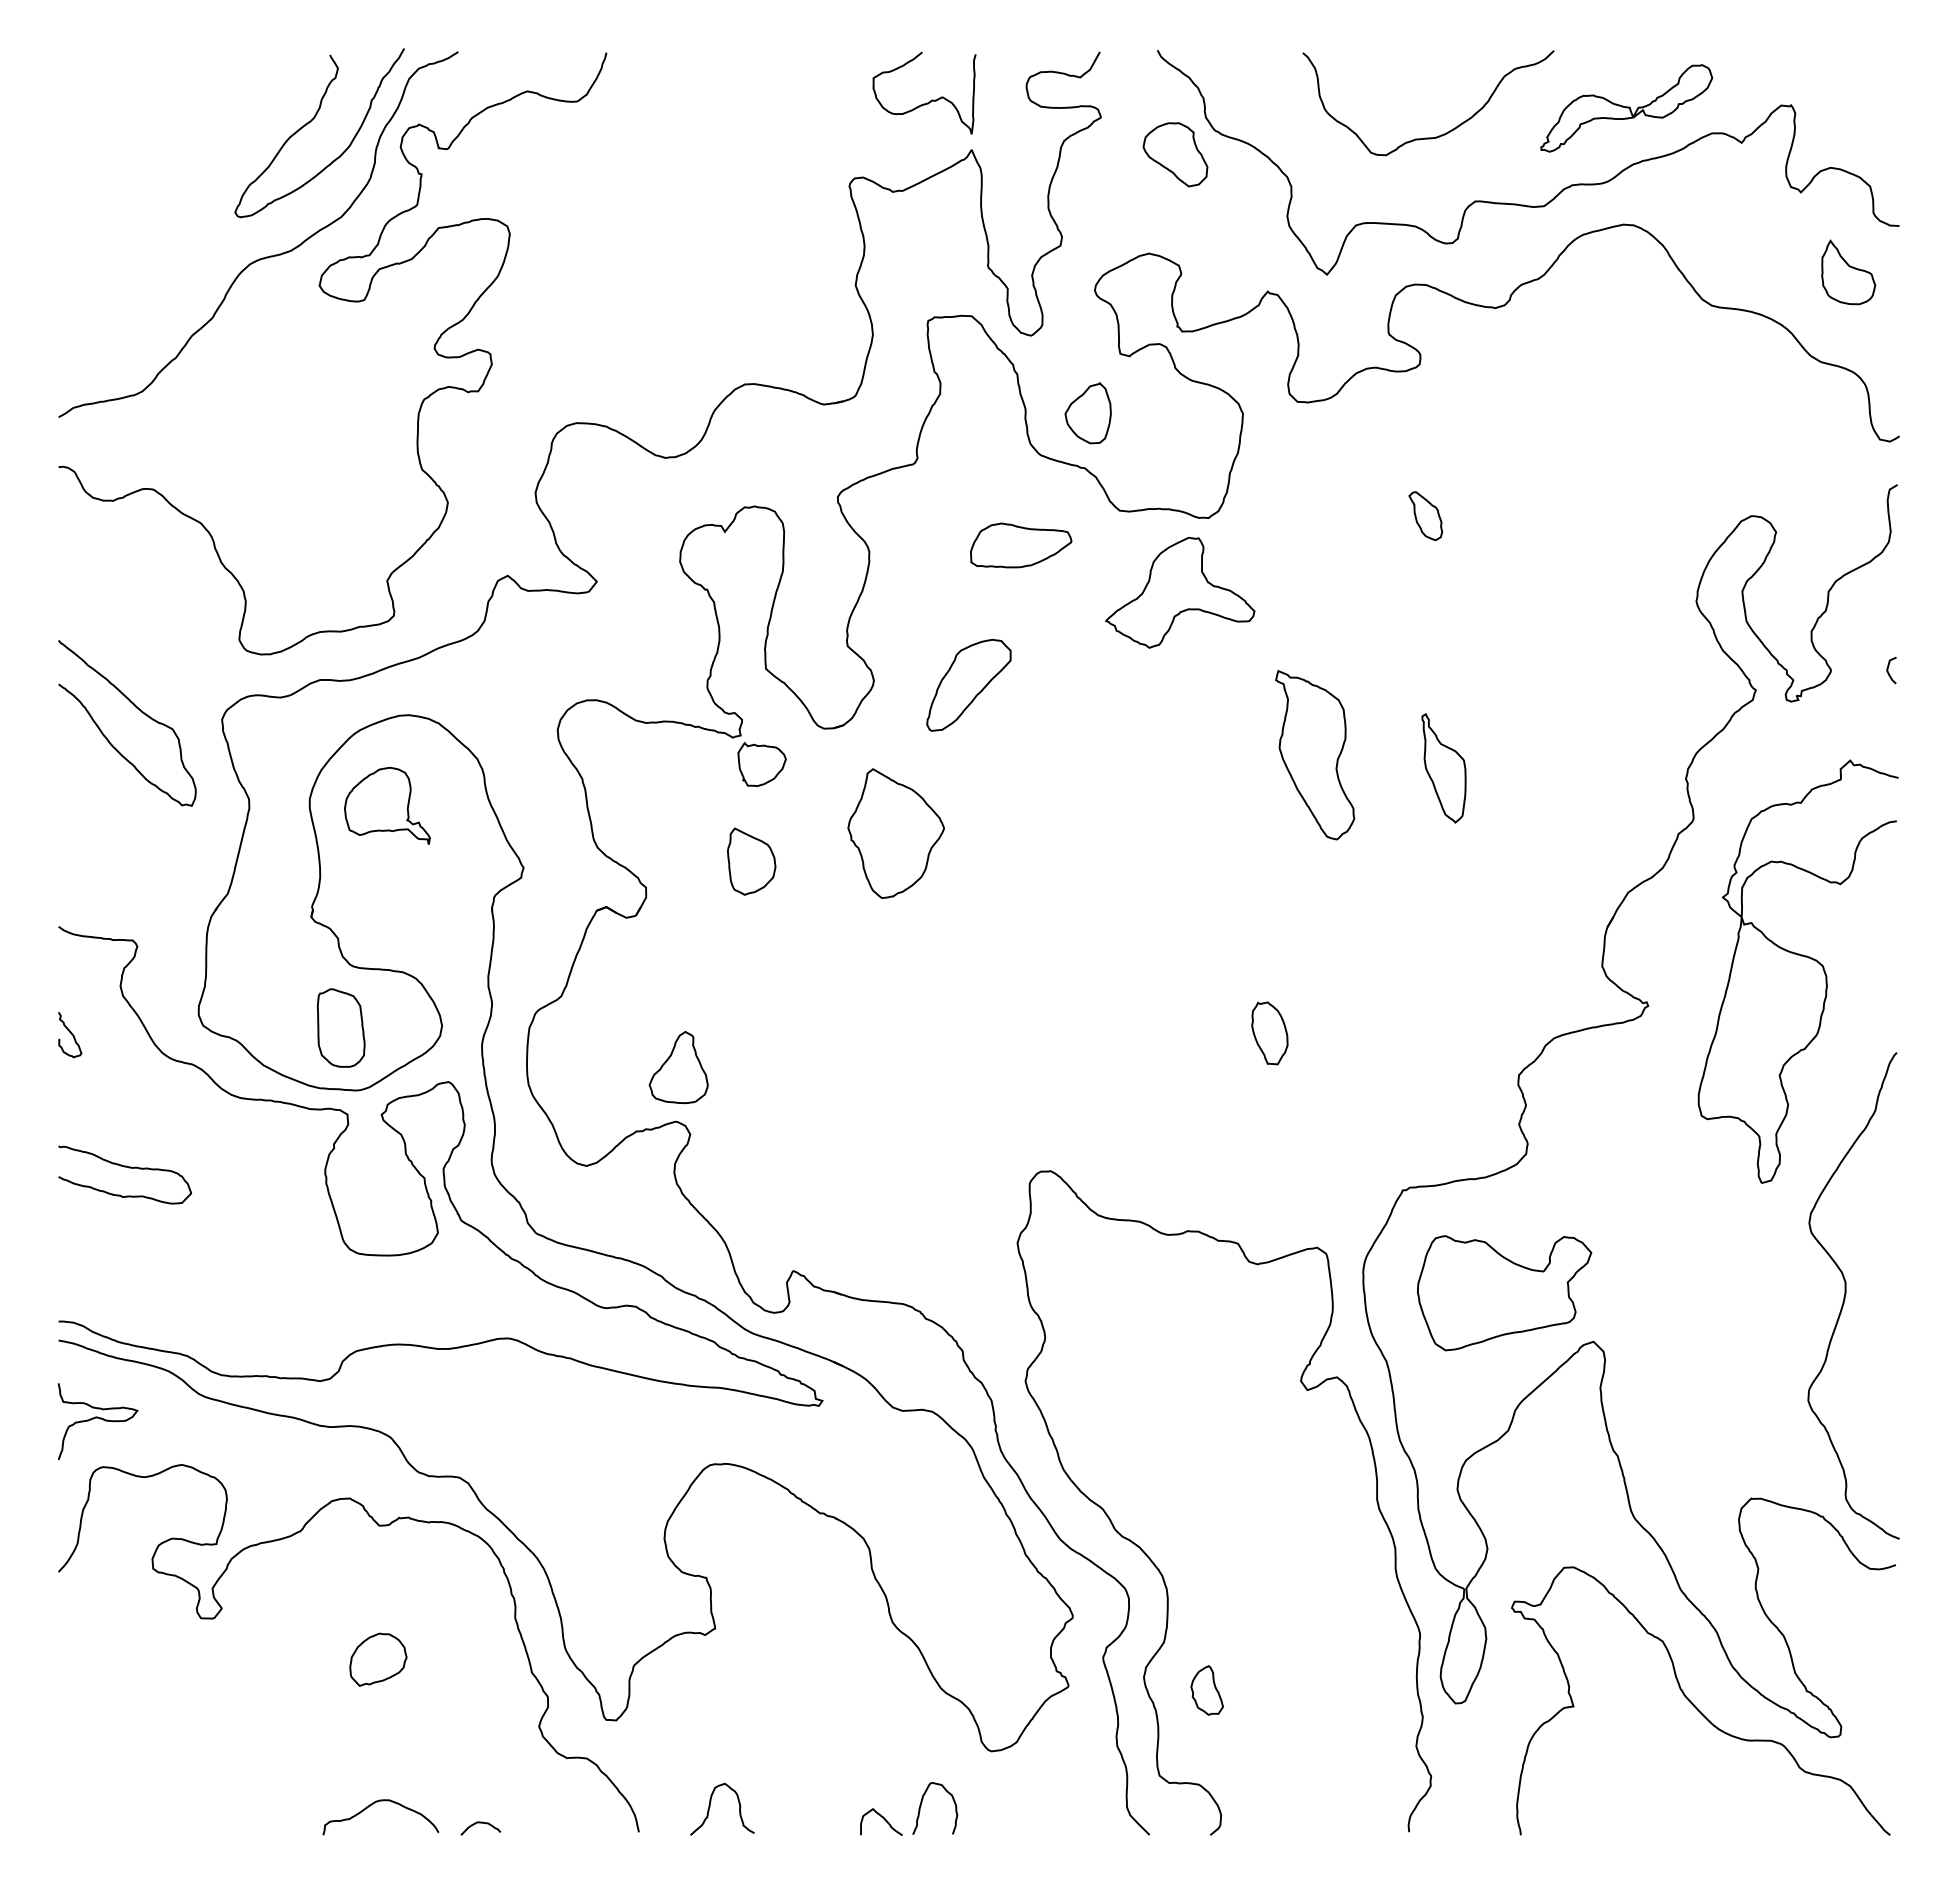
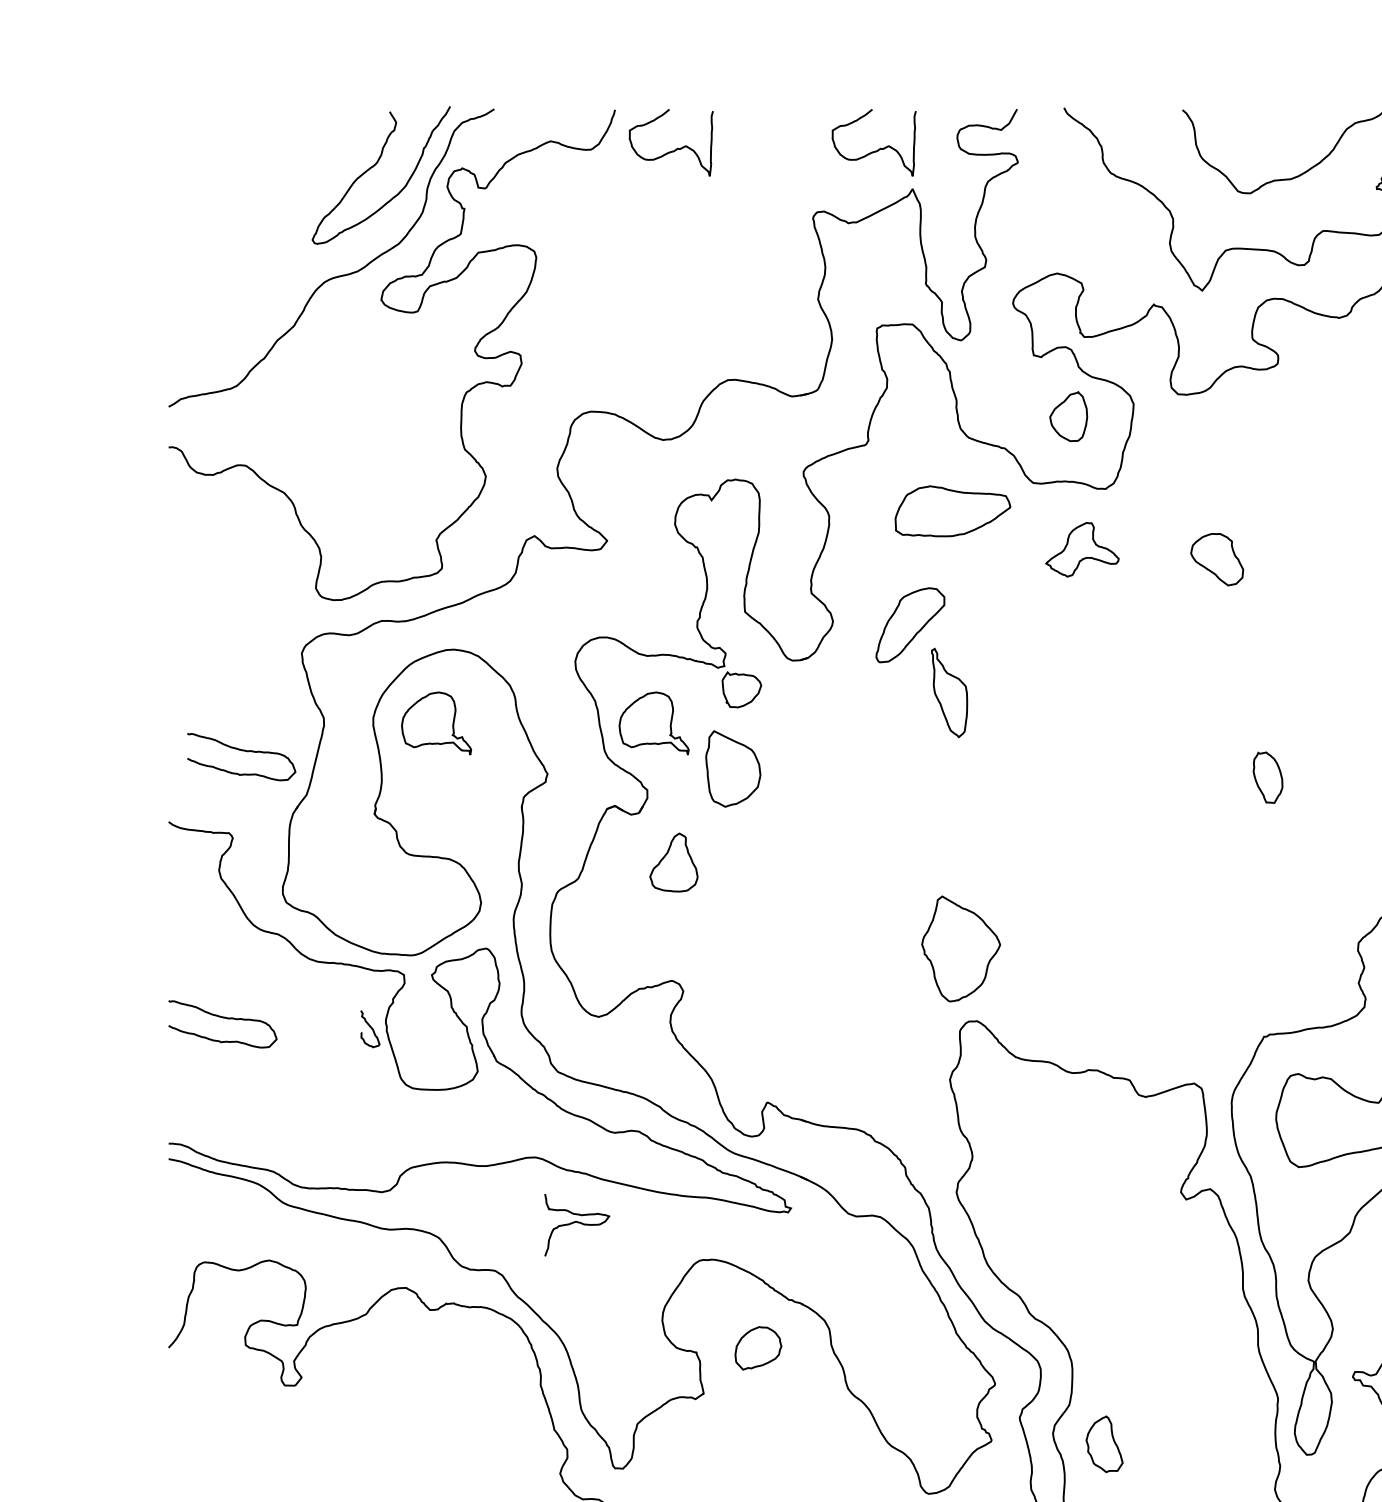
curve: (682, 99) -> (677, 147), added
part: (1175, 154) -> (1217, 559), moved
part: (1087, 413) -> (1068, 416), moved
part: (1425, 516) -> (1282, 487), removed
part: (1021, 545) -> (953, 511), size x1.4
part: (1179, 592) -> (1081, 549), size x0.6
curve: (137, 709) -> (232, 644), removed
part: (1315, 755) -> (1192, 682), removed
part: (1443, 768) -> (949, 693), moved
part: (654, 805) -> (654, 723), added
part: (895, 833) -> (960, 948), moved
curve: (147, 839) -> (241, 750), added
part: (751, 861) -> (733, 768), size x1.4
part: (340, 1027) -> (398, 904), removed
part: (1269, 1033) -> (1267, 777), moved
curve: (71, 1034) -> (371, 1028), moved
part: (678, 1067) -> (673, 862), moved
curve: (99, 1419) -> (578, 1223), moved
part: (378, 1659) -> (758, 1348), moved
part: (1206, 1690) -> (1103, 1444), size x1.4

